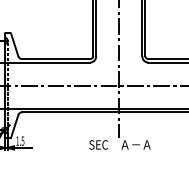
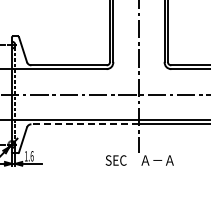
line: (71, 112) -> (85, 124), solid -> dashed
text: (22, 141) -> (31, 156), 1.5 -> 1.6

